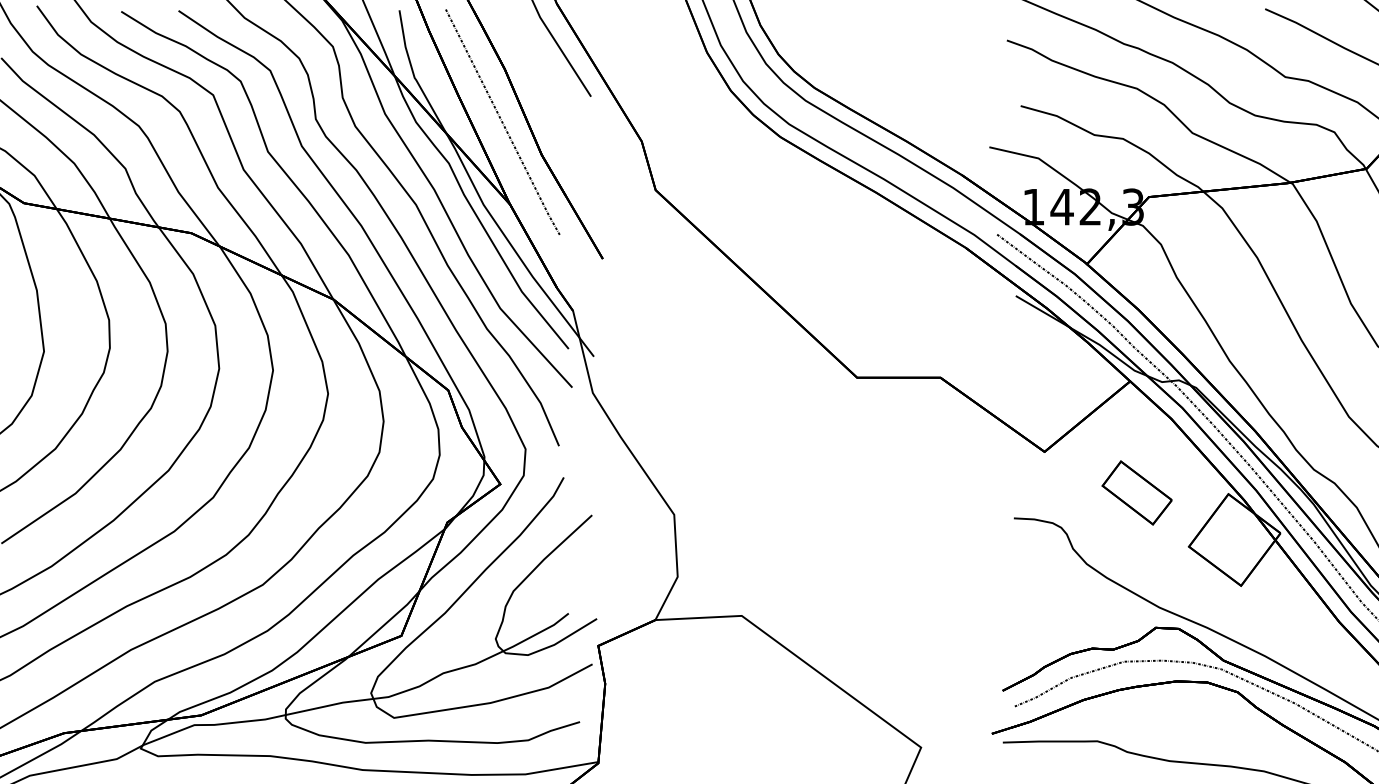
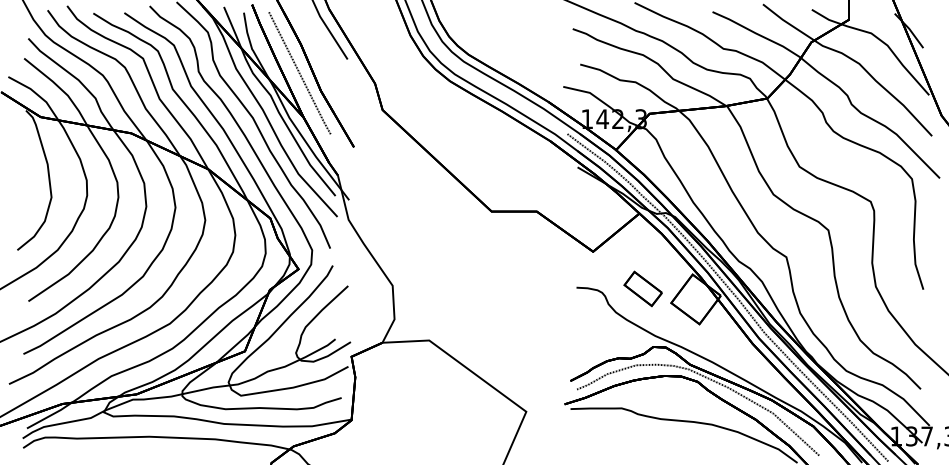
part: (1135, 492) -> (642, 288), moved

